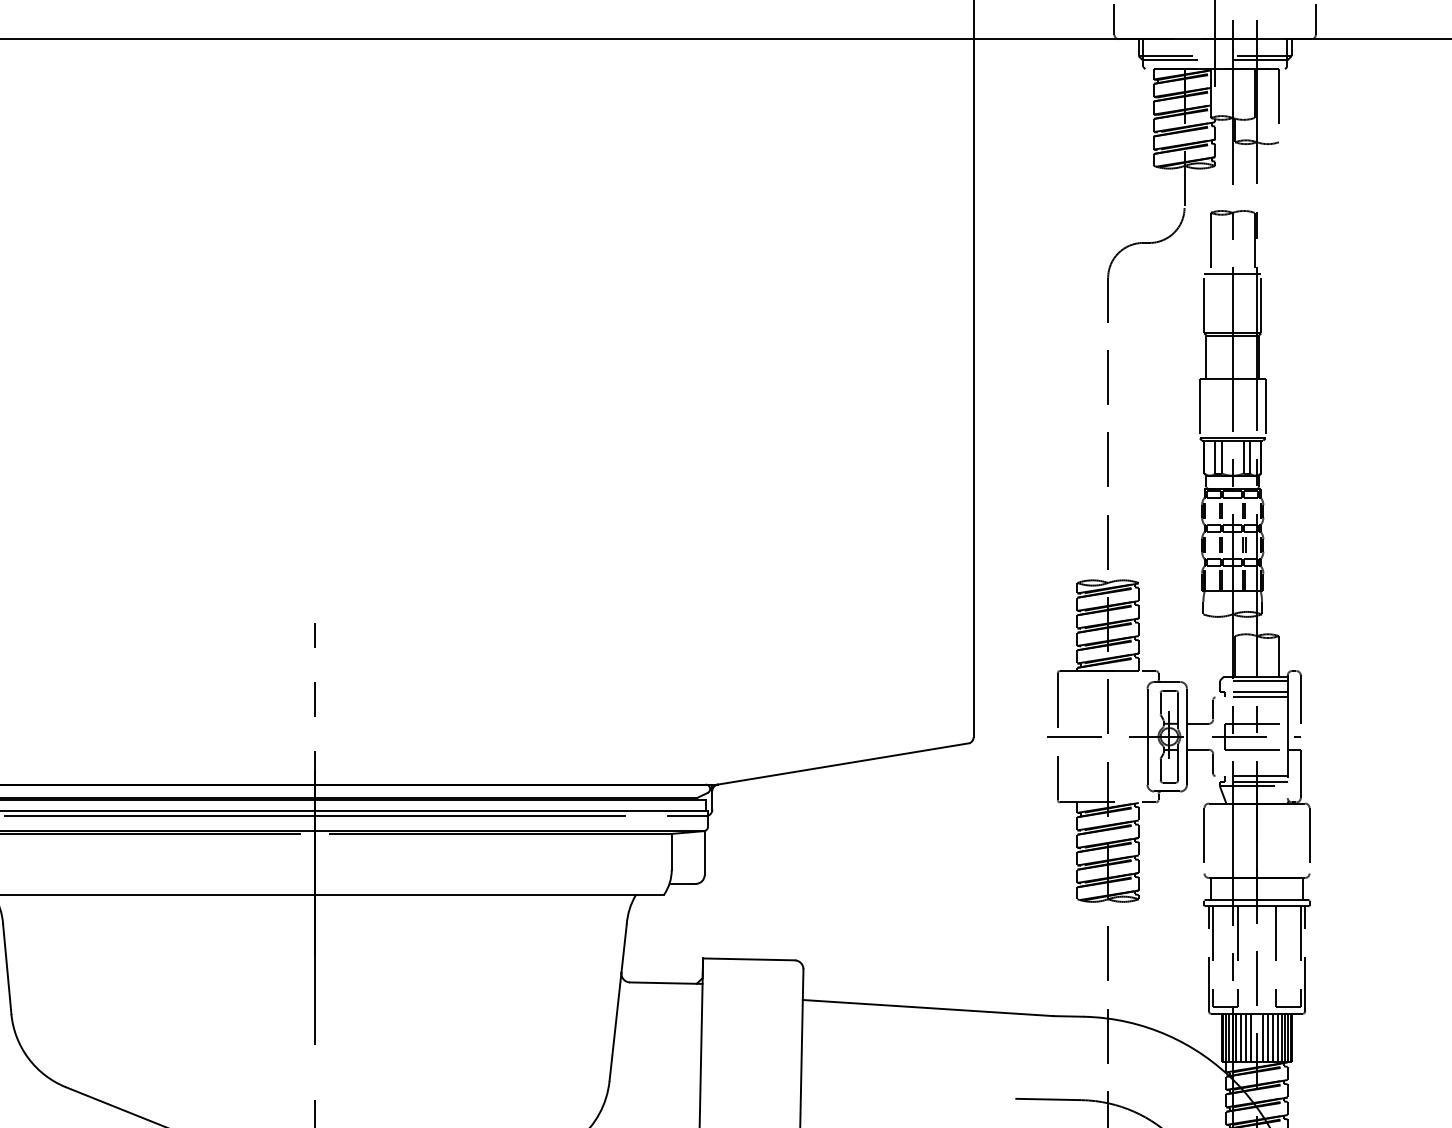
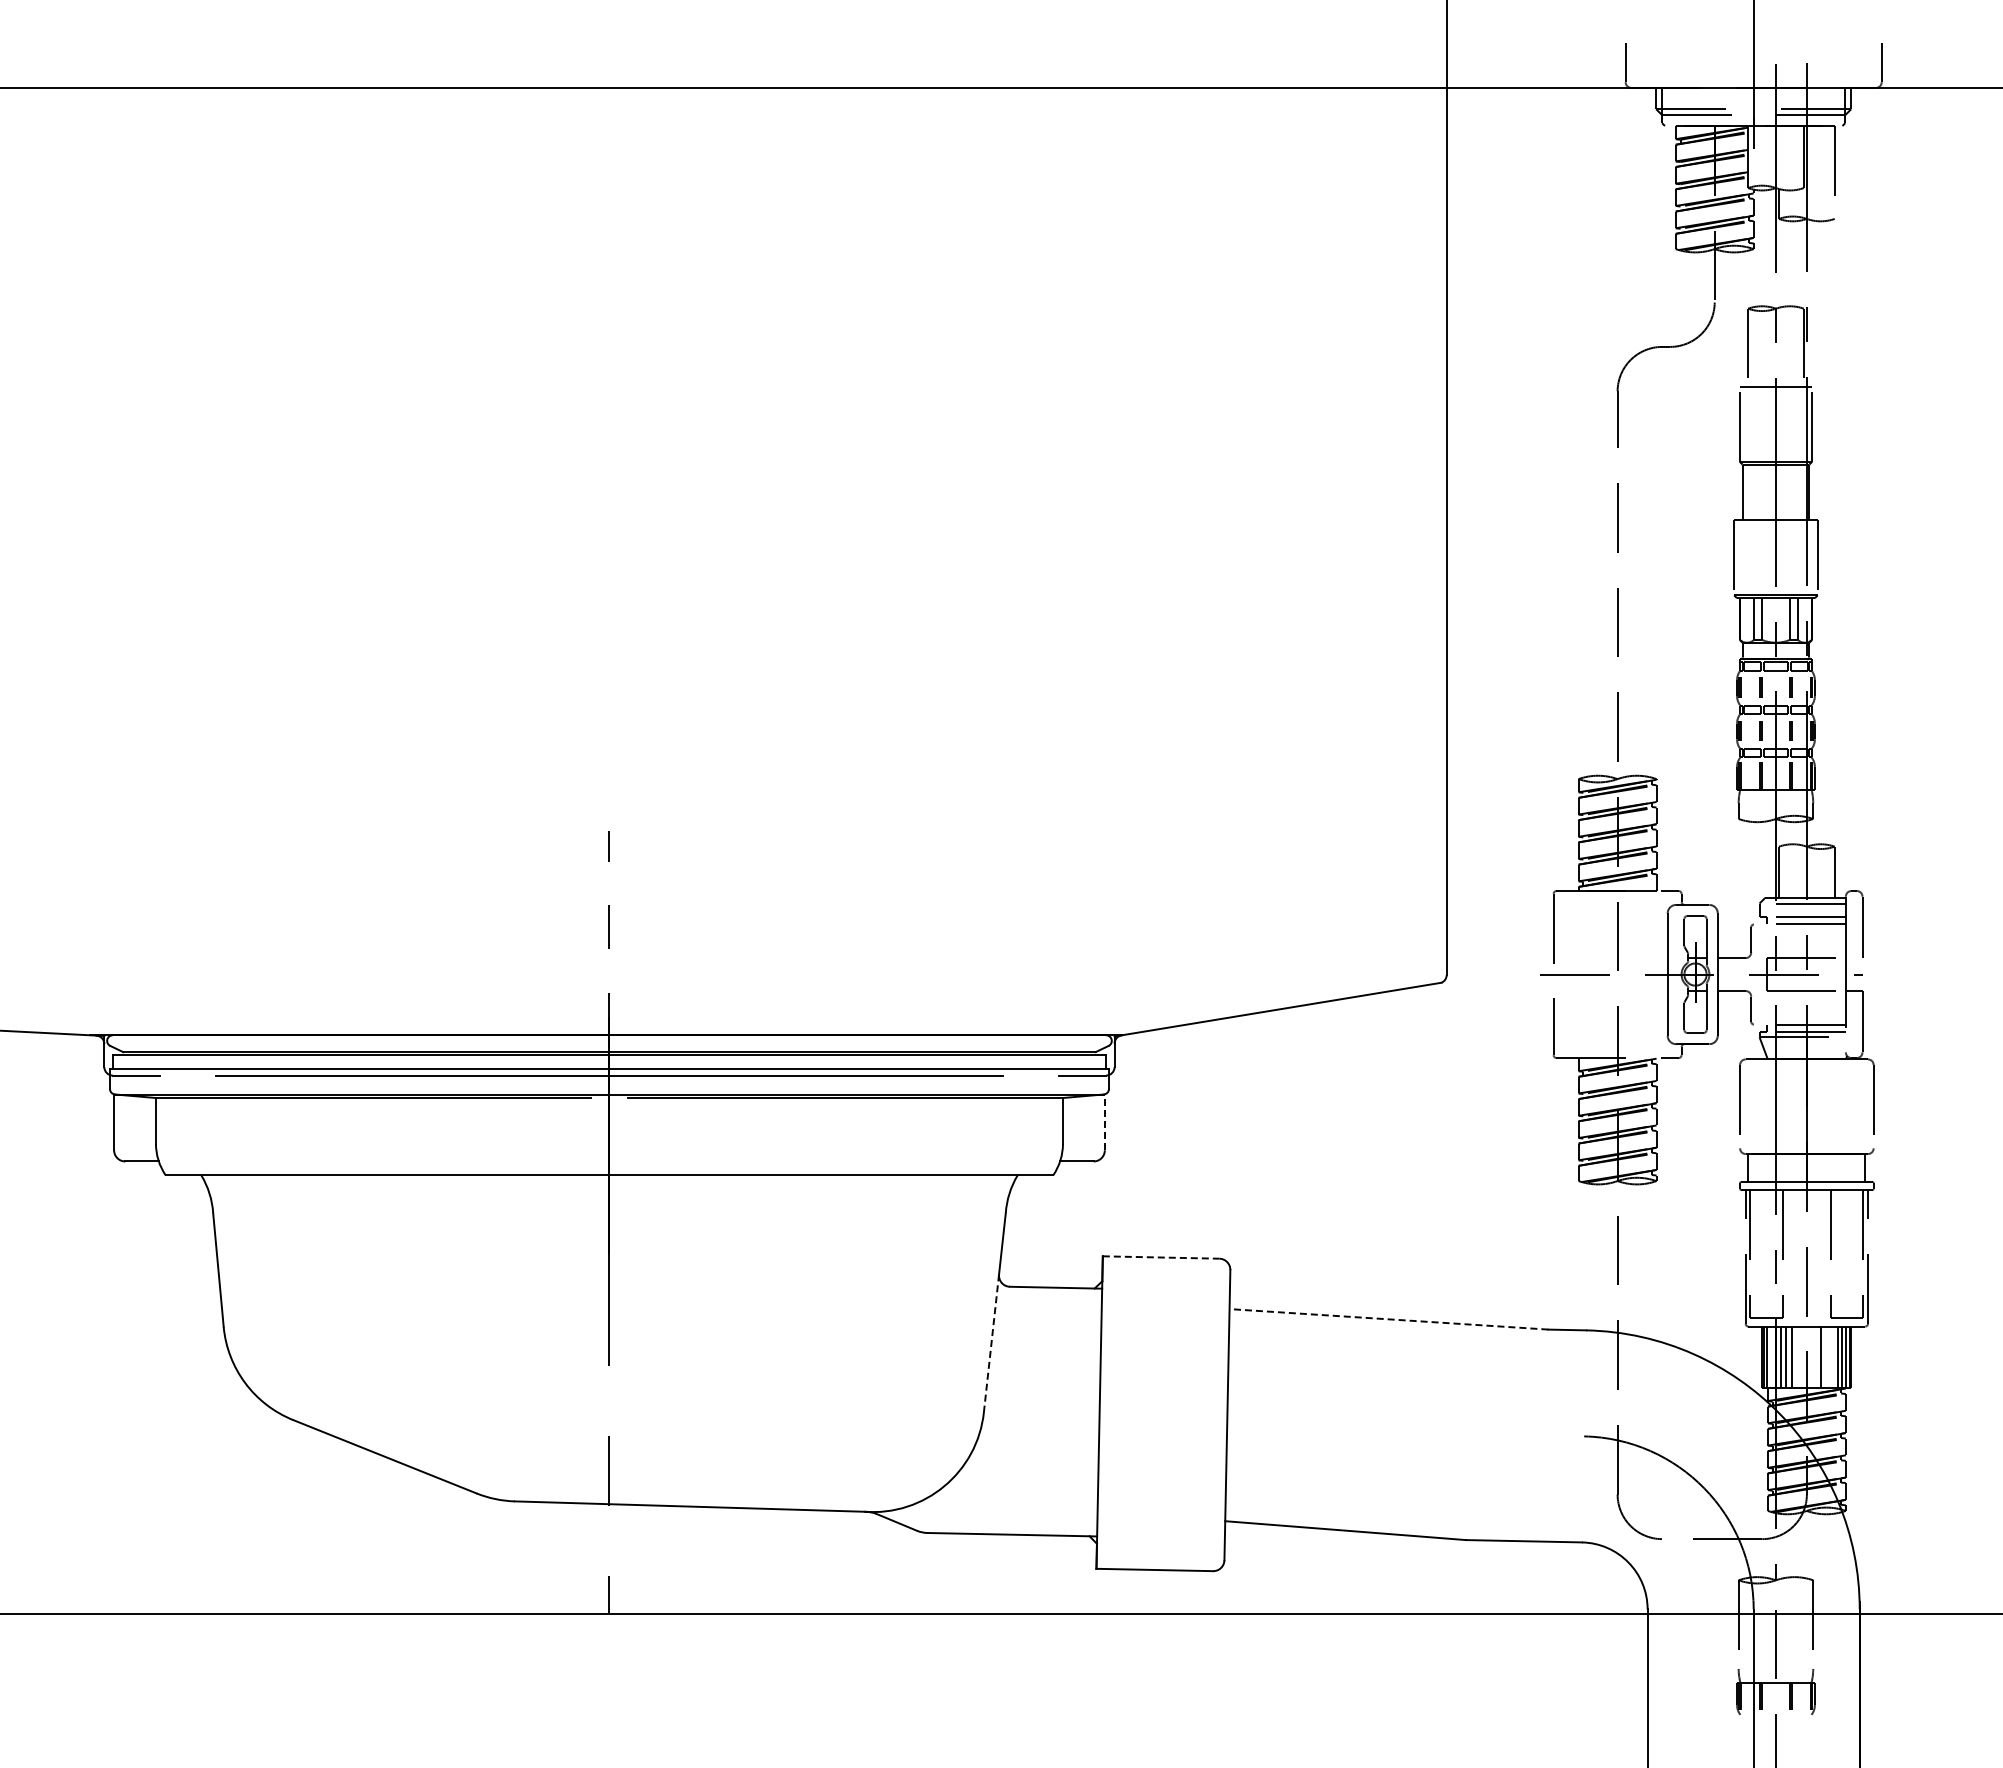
line: (704, 853) -> (1104, 1122), solid -> dashed
line: (749, 959) -> (1161, 1257), solid -> dashed
line: (927, 1008) -> (1388, 1319), solid -> dashed
line: (615, 1027) -> (991, 1343), solid -> dashed
line: (1229, 1037) -> (1771, 1356), removed
line: (1251, 1037) -> (1799, 1356), removed
line: (1263, 1037) -> (1814, 1356), removed
line: (1273, 1037) -> (1827, 1356), removed
line: (1278, 1037) -> (1833, 1356), removed
line: (1048, 1099) -> (1541, 1435), removed

